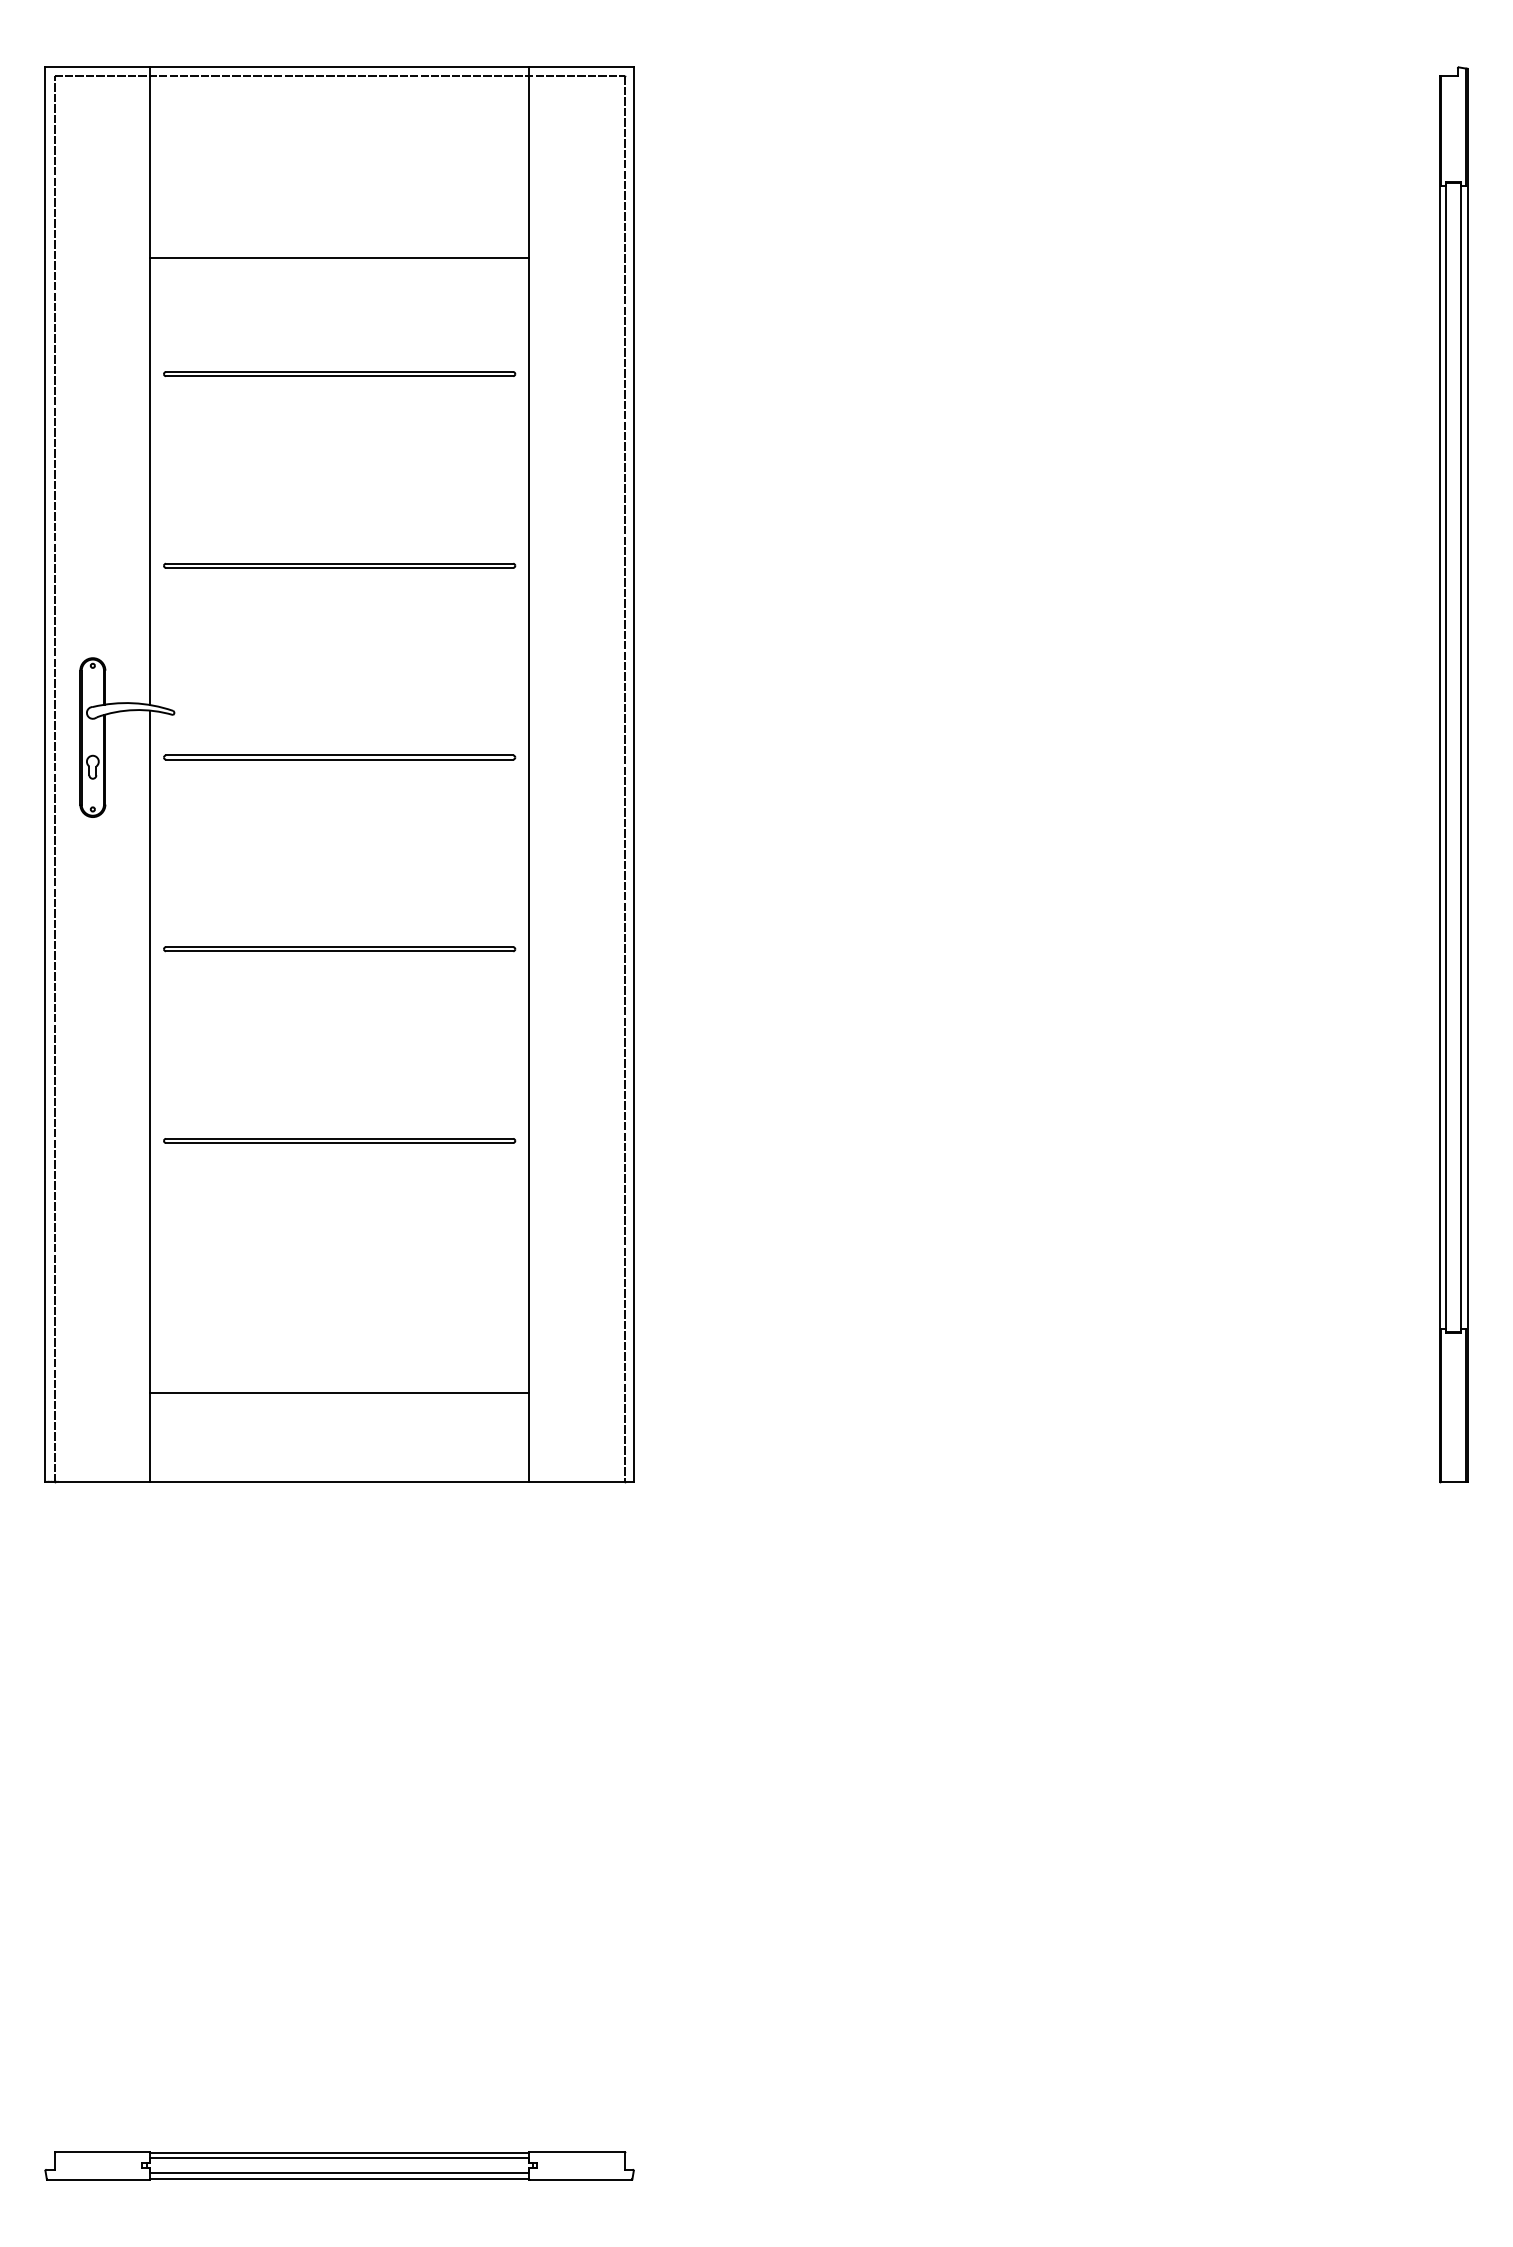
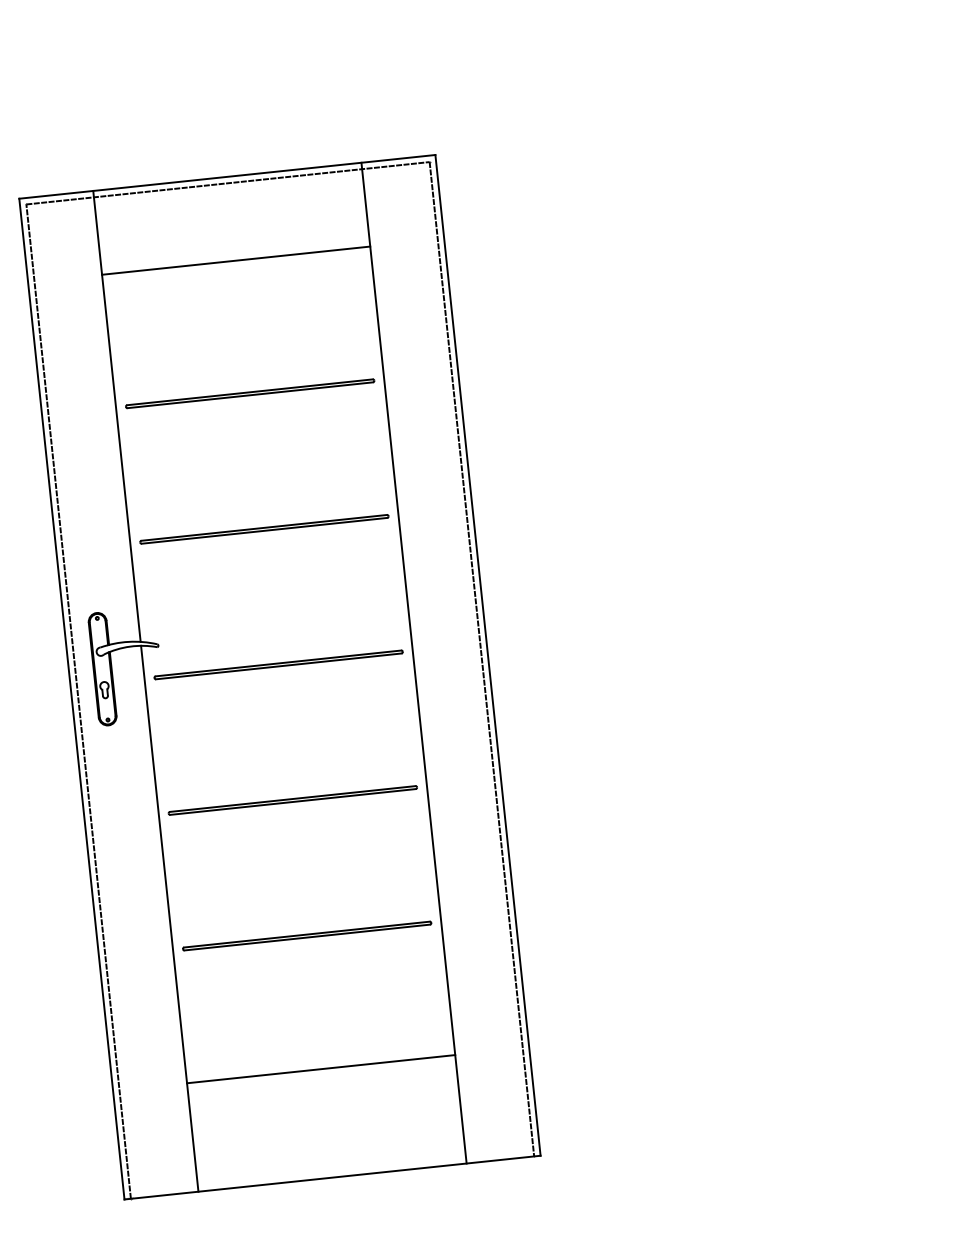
line: (339, 257) -> (236, 260), moved
line: (339, 1393) -> (321, 1069), moved

